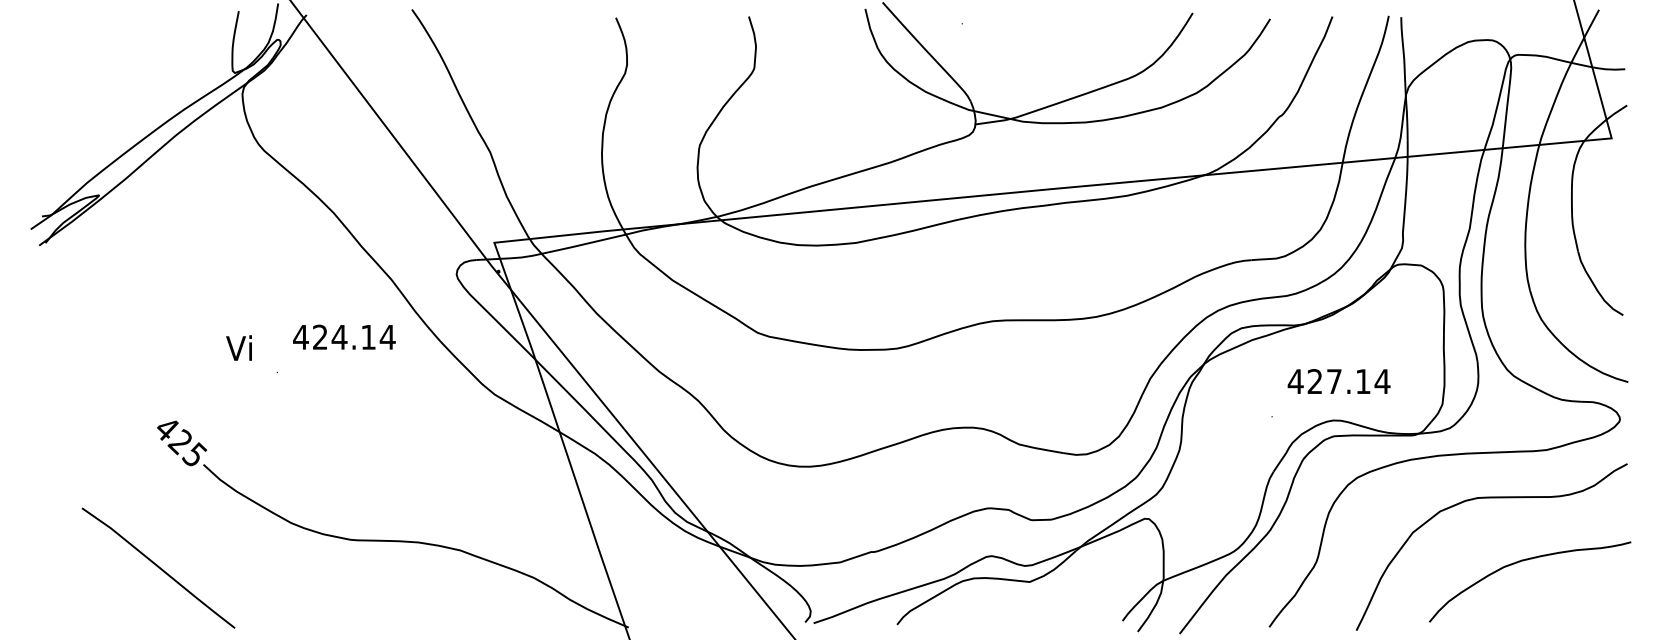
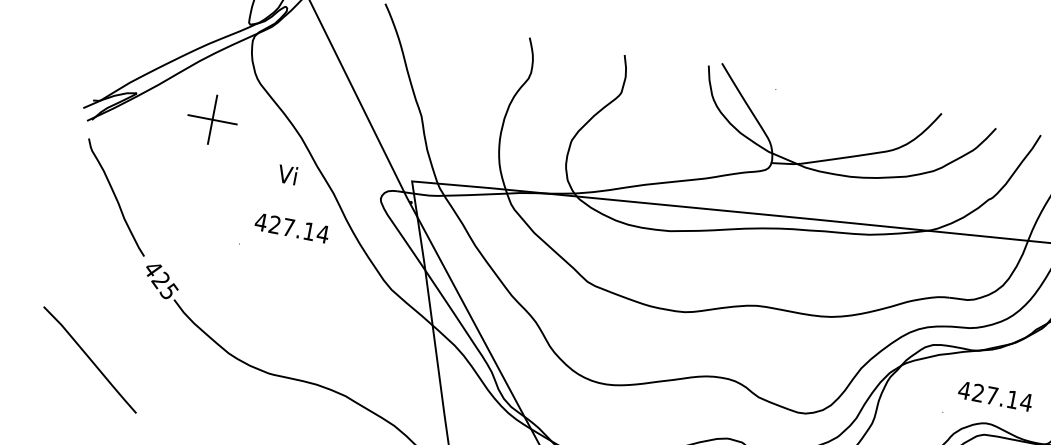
part: (208, 211) -> (212, 119), added
text: (339, 337) -> (288, 227), 424.14 -> 427.14
curve: (98, 341) -> (116, 197), added
text: (238, 347) -> (287, 174), moved
curve: (158, 567) -> (90, 359), moved

